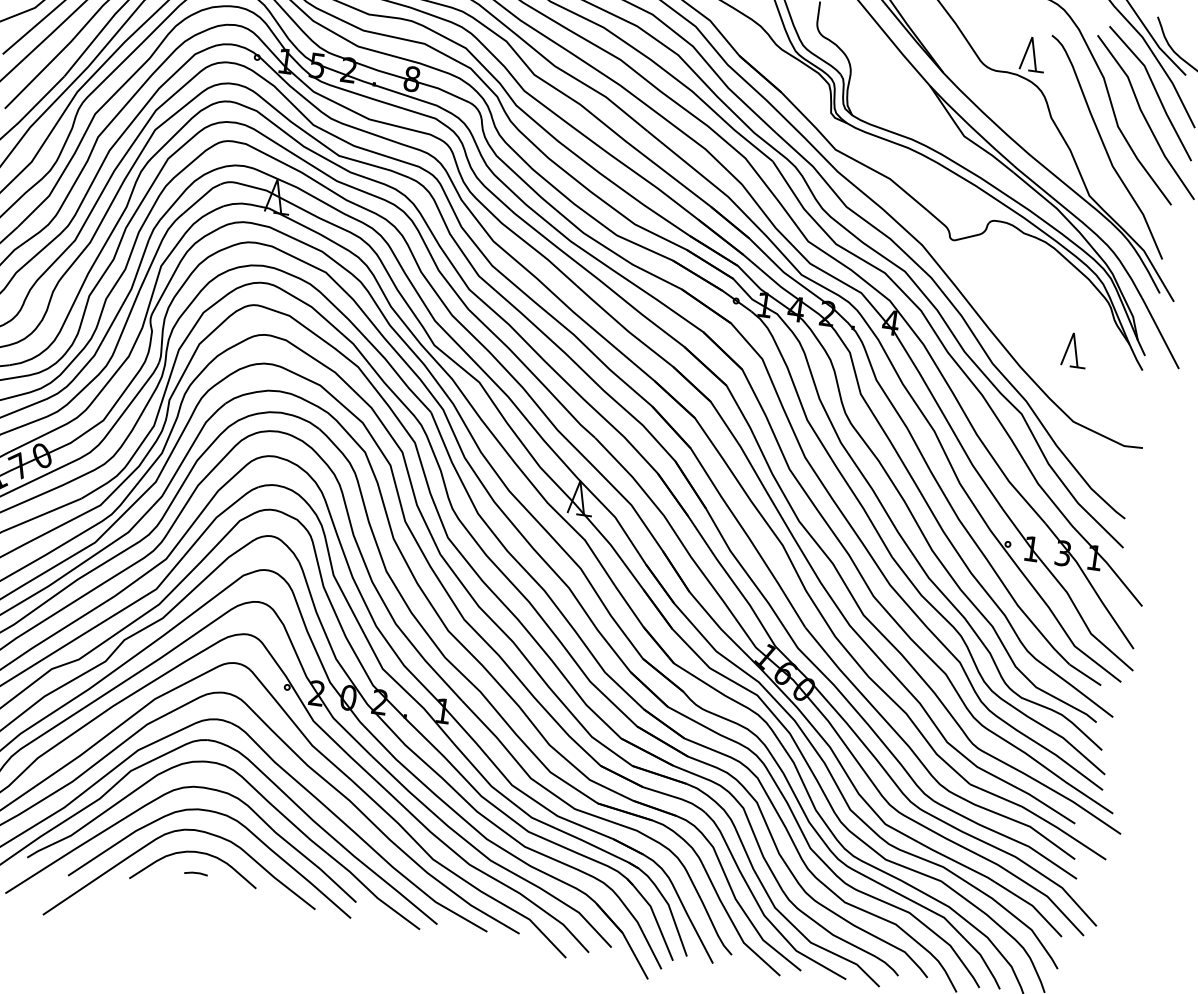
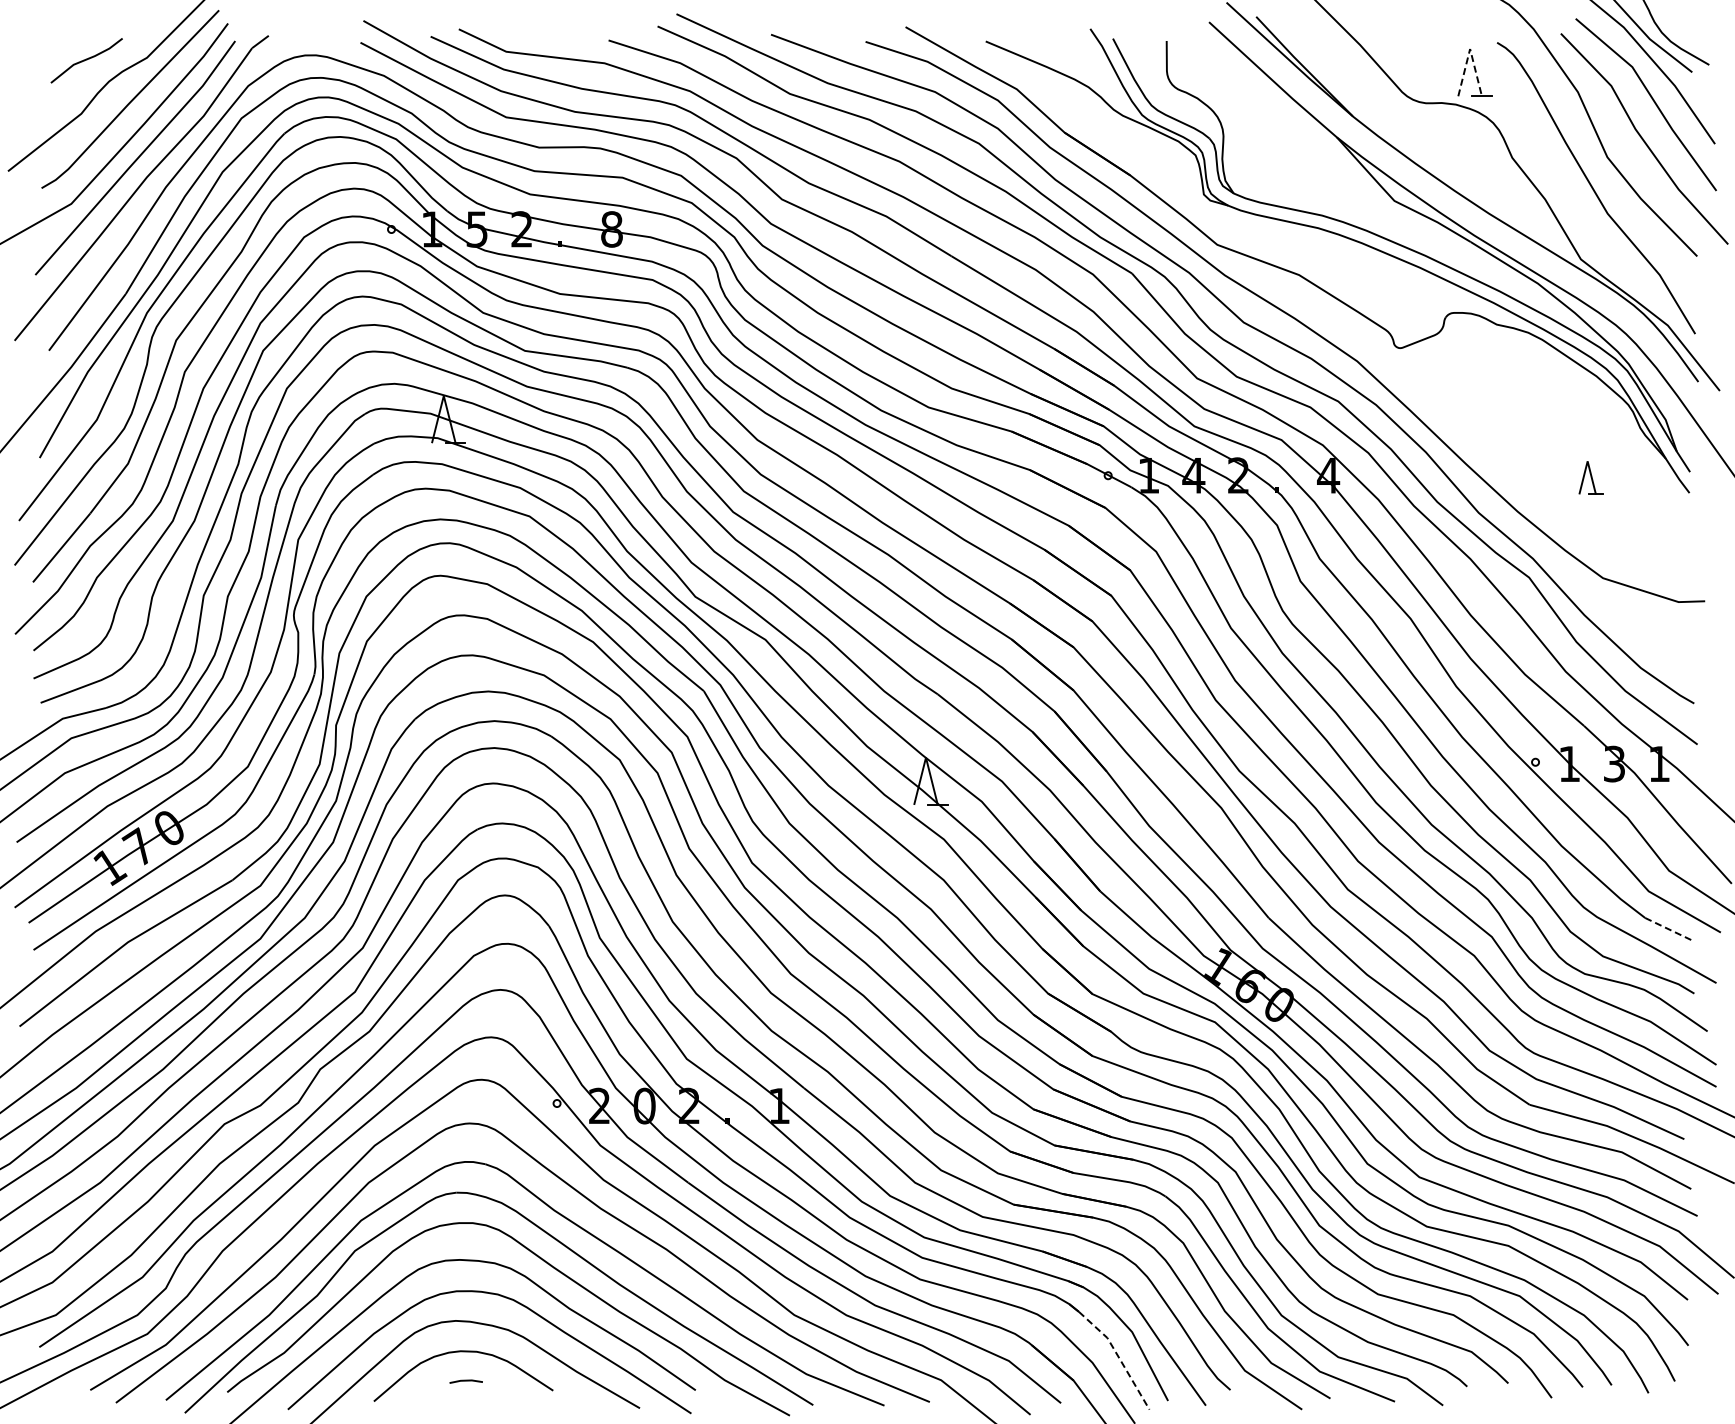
line: (1032, 37) -> (1470, 49), solid -> dashed
part: (1074, 349) -> (1590, 477), size x0.7
line: (1085, 675) -> (1669, 929), solid -> dashed
line: (656, 920) -> (1118, 1356), solid -> dashed

